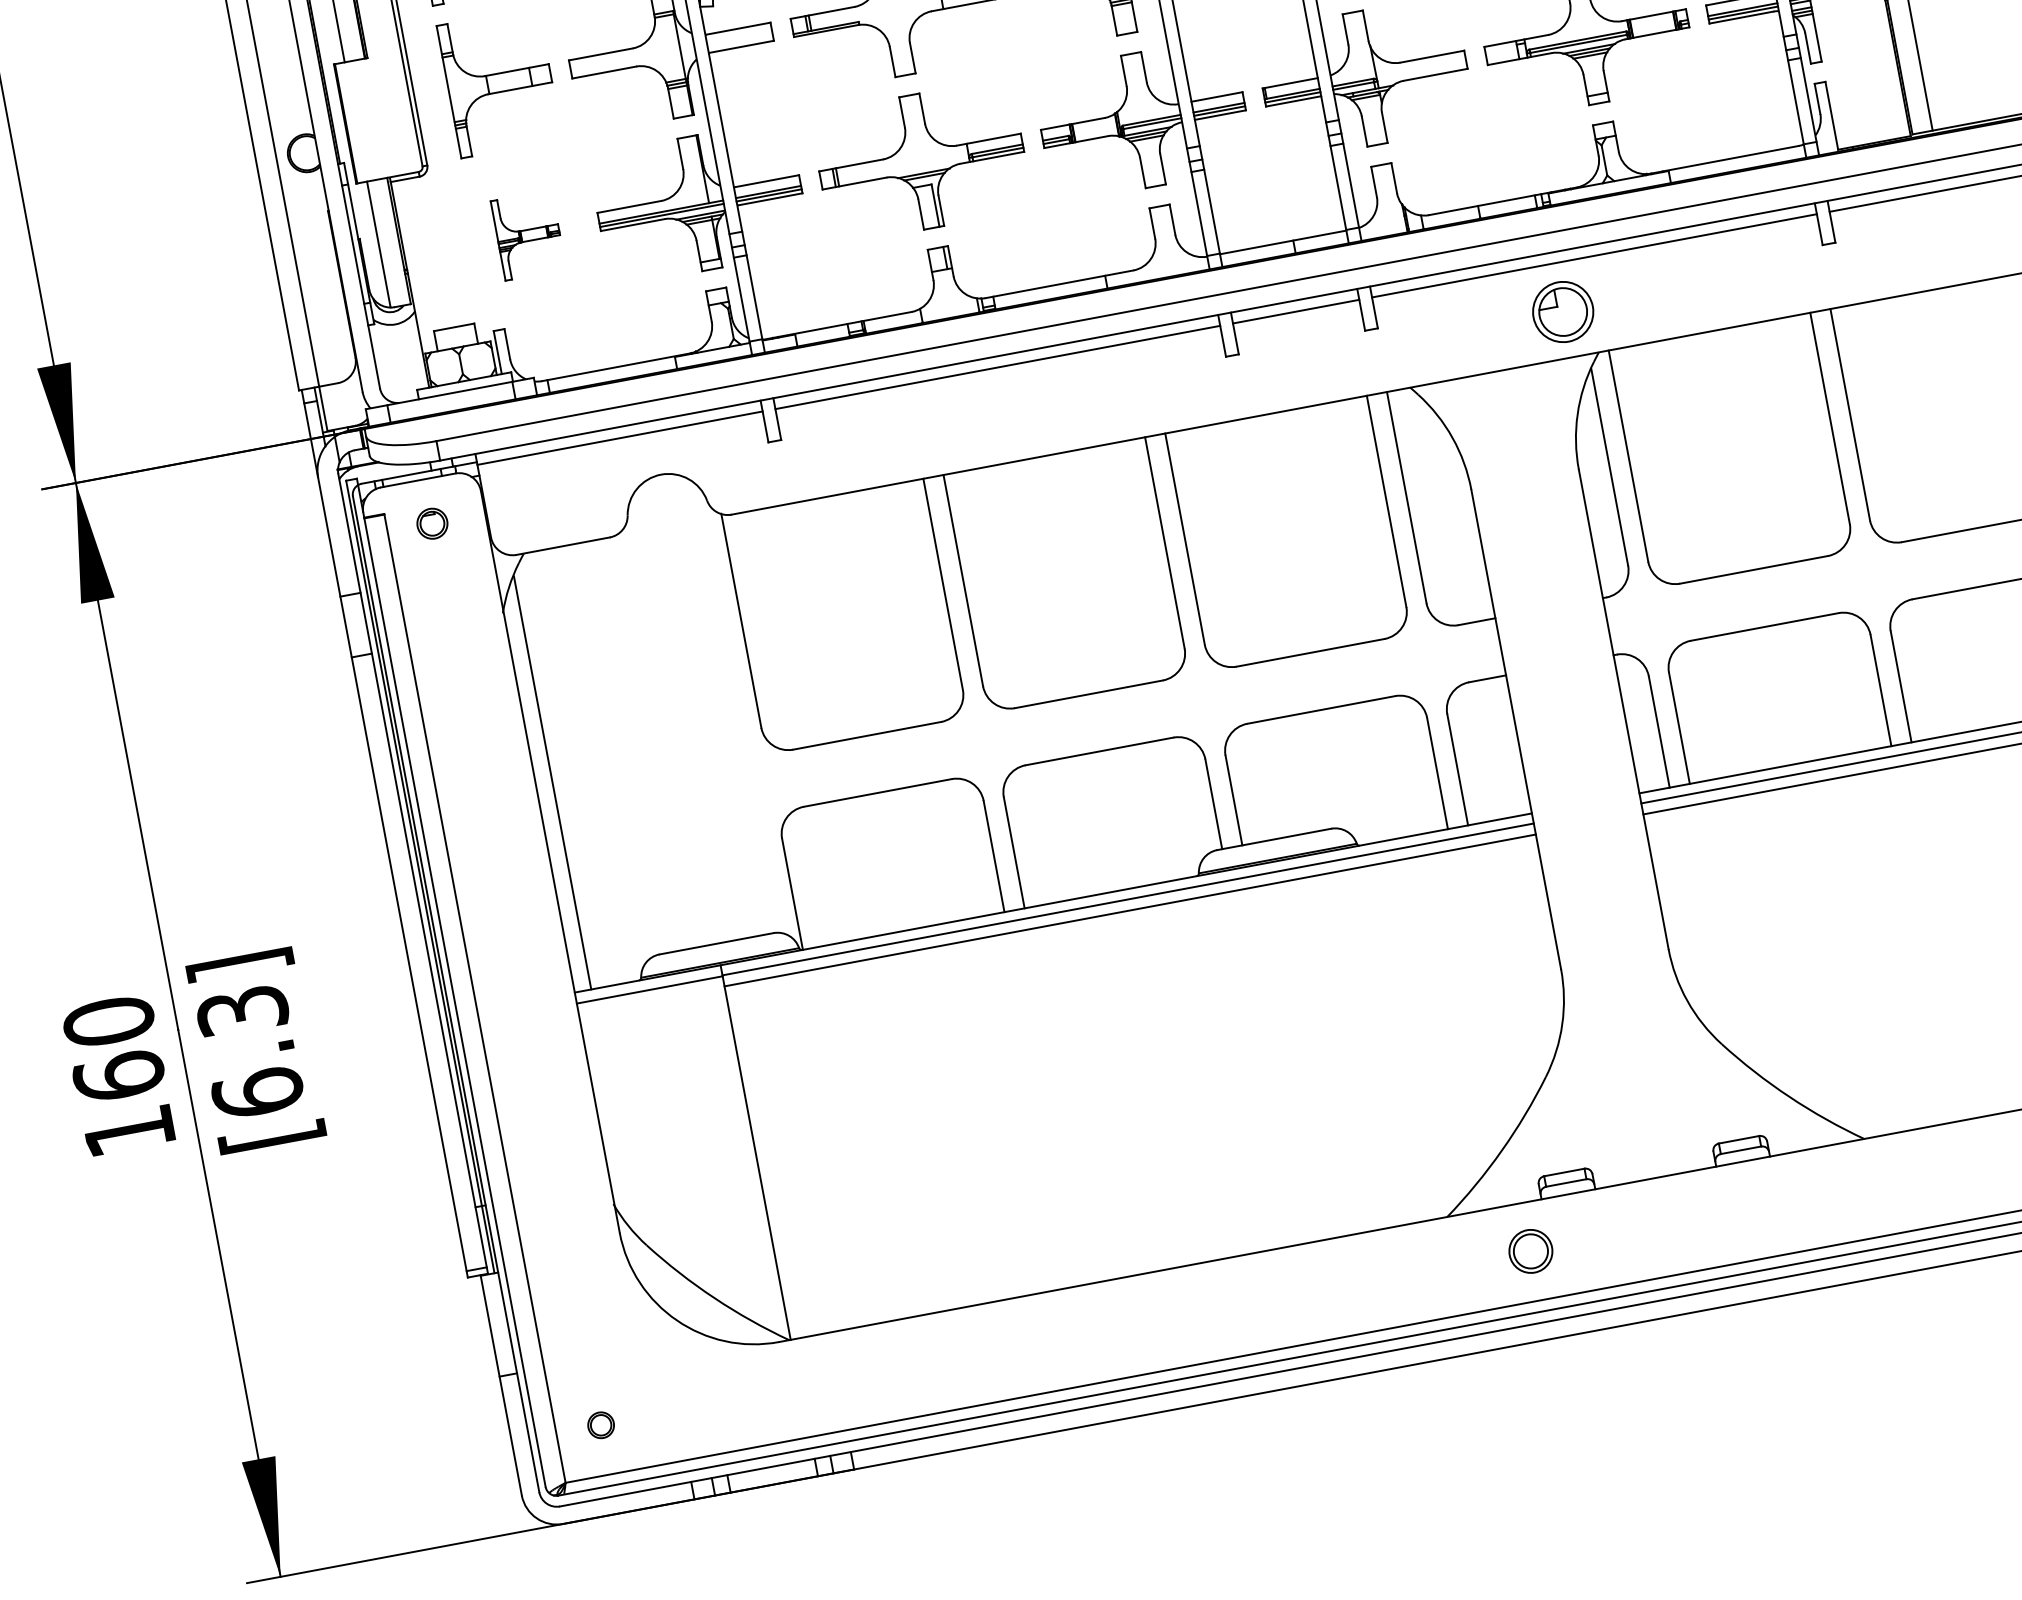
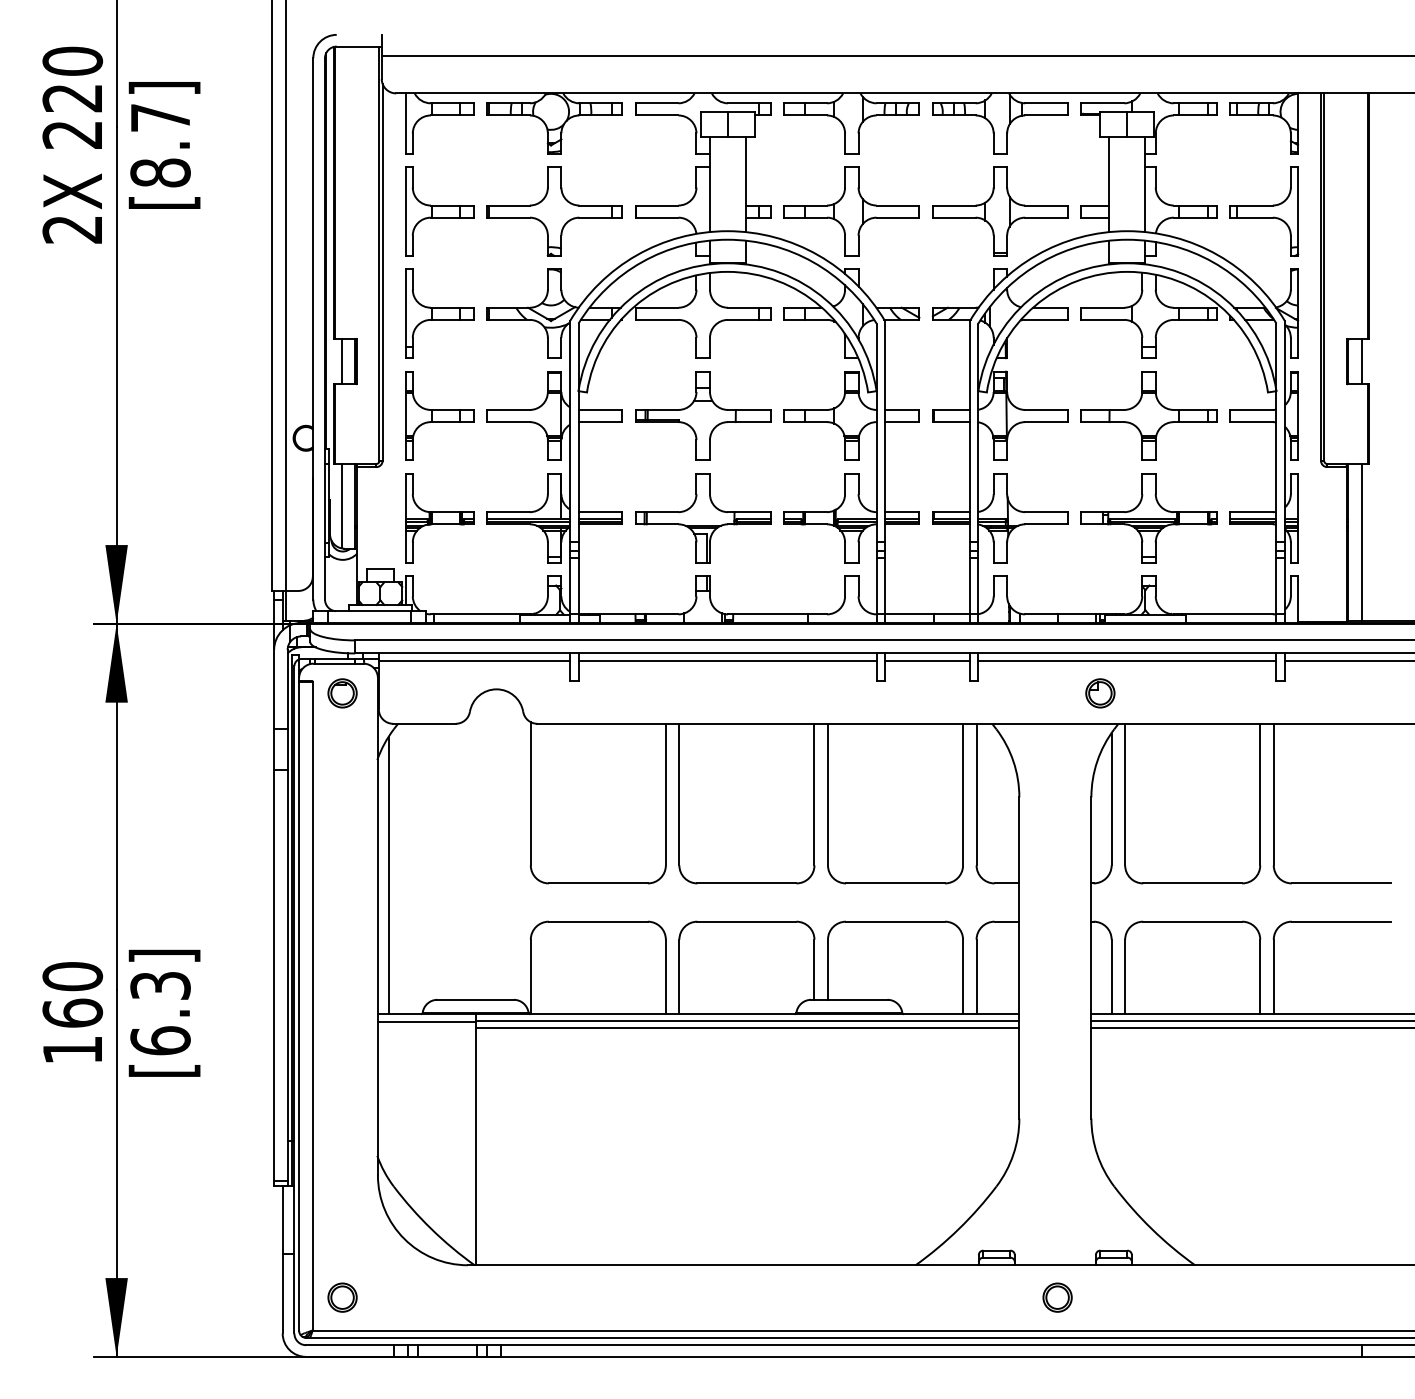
part: (528, 235) -> (439, 518), size x1.67
part: (1563, 312) -> (1100, 693), size x0.71
part: (432, 523) -> (342, 693), size x1.43
part: (1530, 1251) -> (1057, 1297), moved
part: (601, 1425) -> (342, 1297), size x1.67

